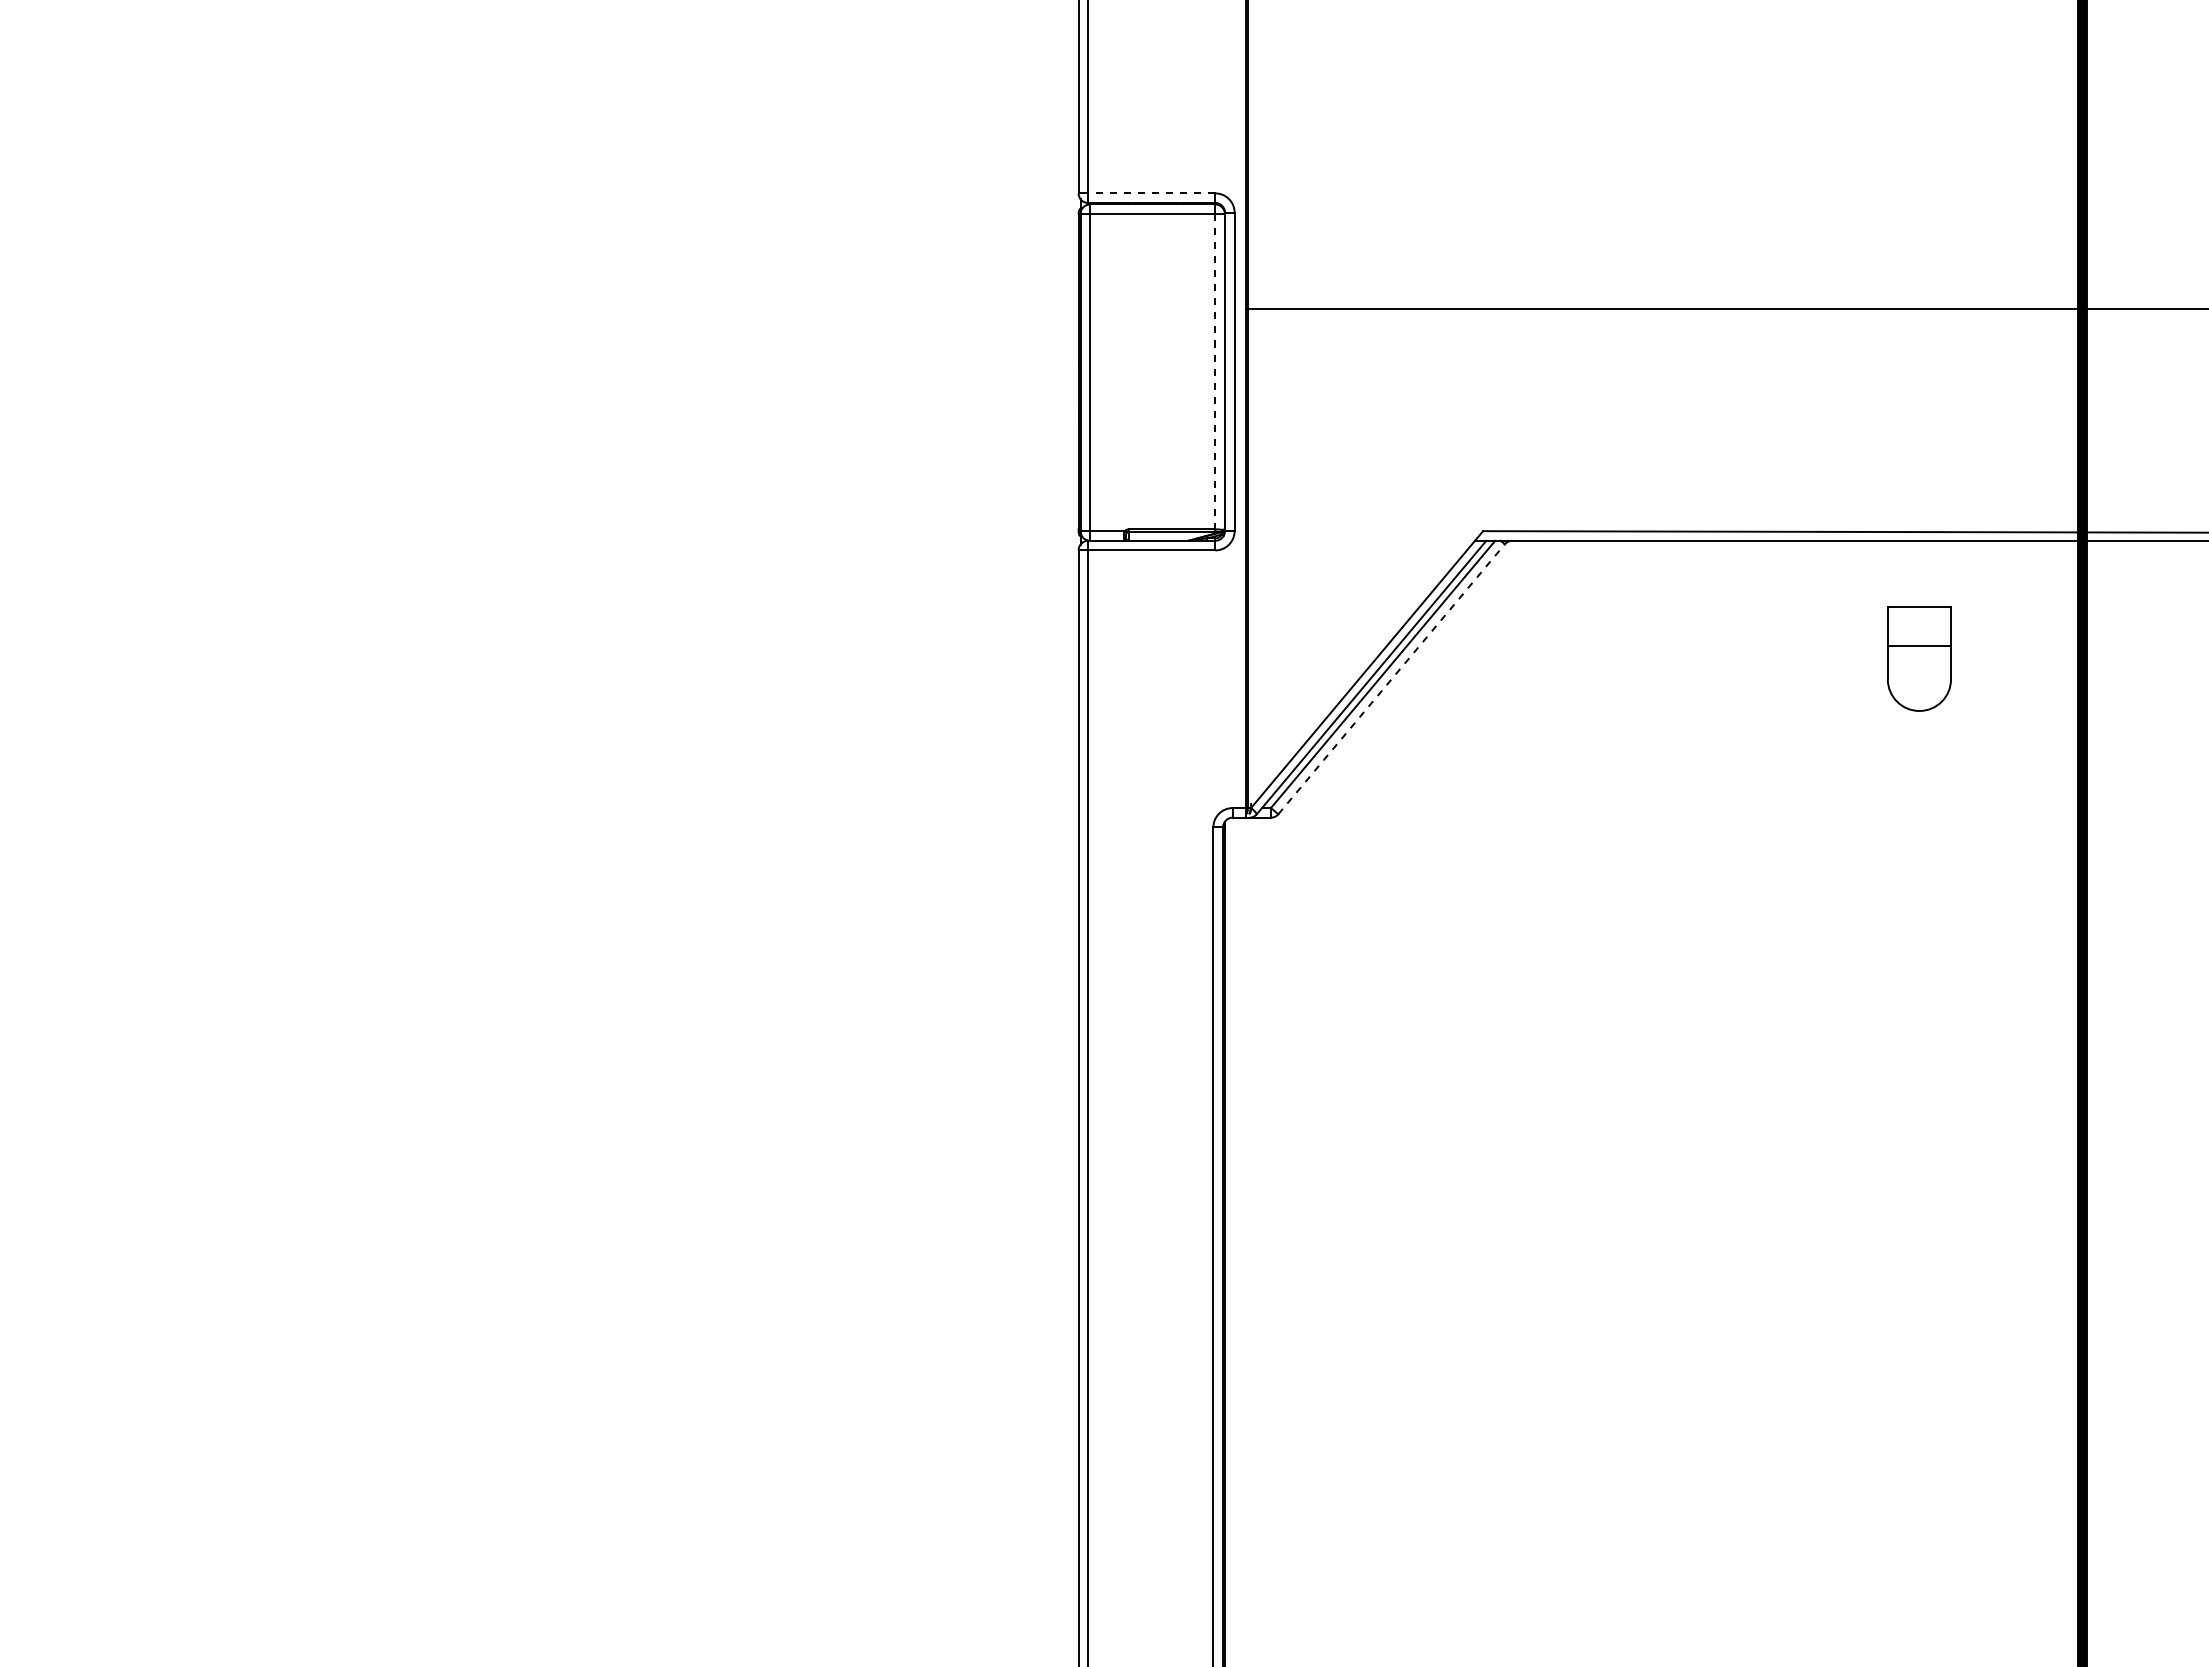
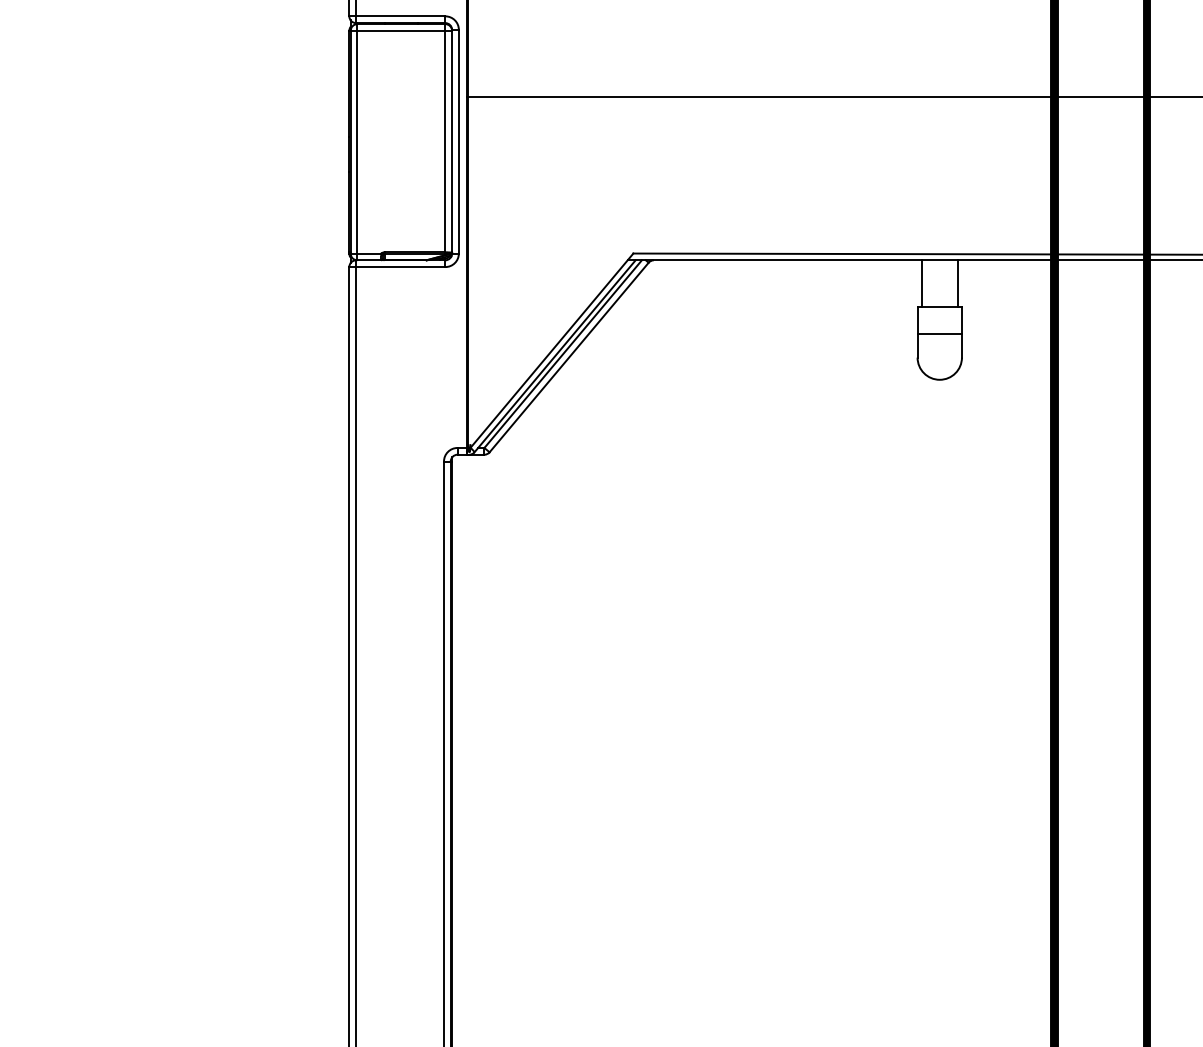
line: (1151, 193) -> (400, 16), dashed -> solid
line: (1215, 371) -> (445, 141), dashed -> solid
line: (1894, 573) -> (922, 283), added
line: (1944, 573) -> (957, 283), added
line: (1391, 678) -> (569, 357), dashed -> solid

